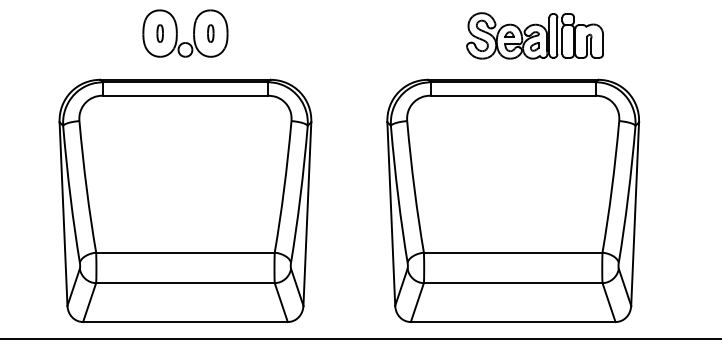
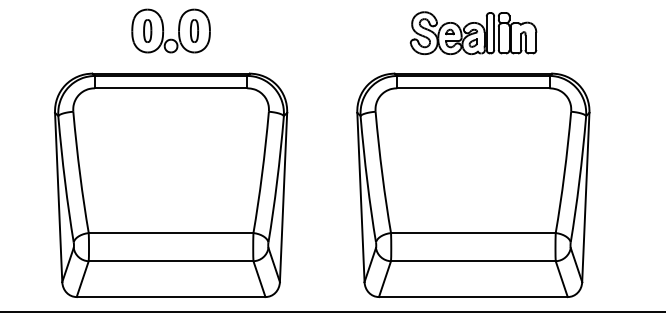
part: (159, 32) -> (147, 30), size x1.43
part: (210, 32) -> (194, 30), size x1.43
part: (535, 35) -> (473, 32), moved

